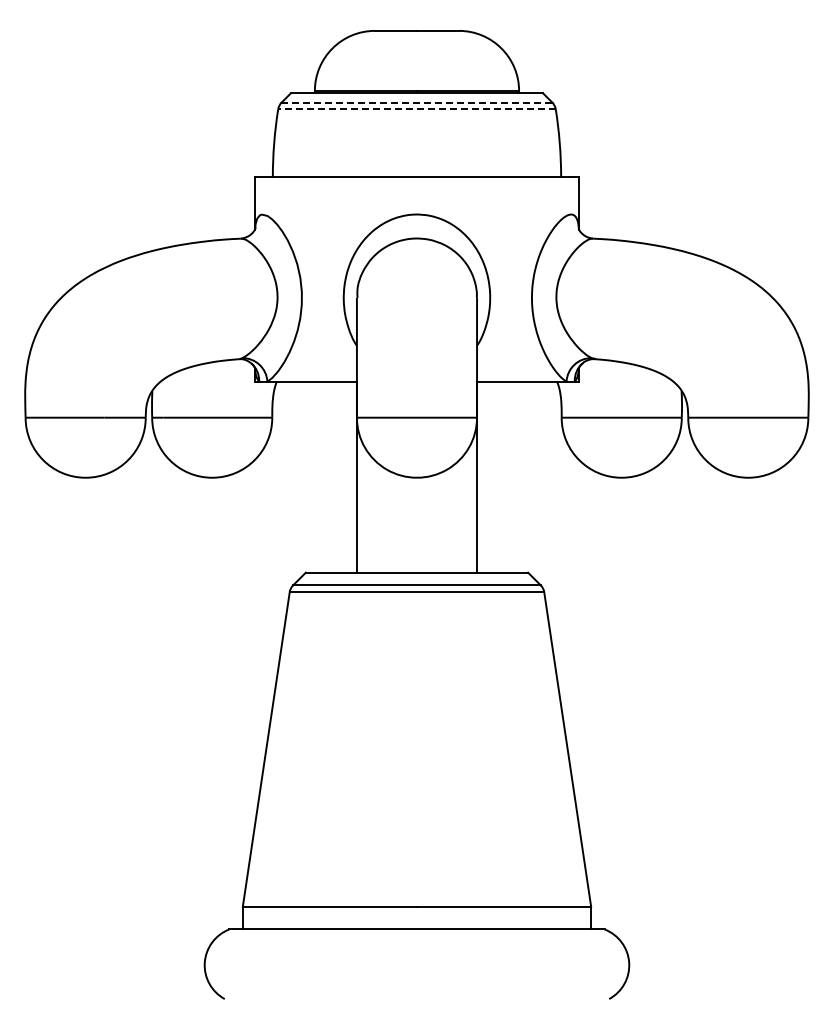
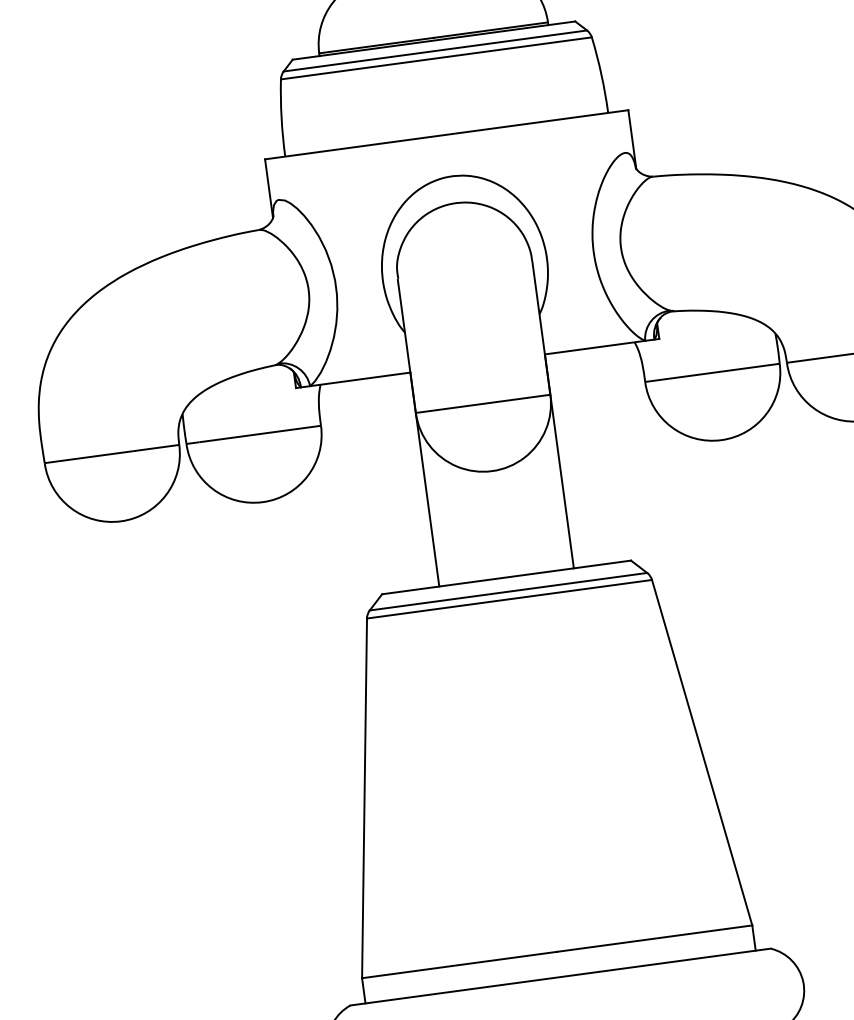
line: (416, 102) -> (434, 50), dashed -> solid
line: (416, 109) -> (435, 58), dashed -> solid

